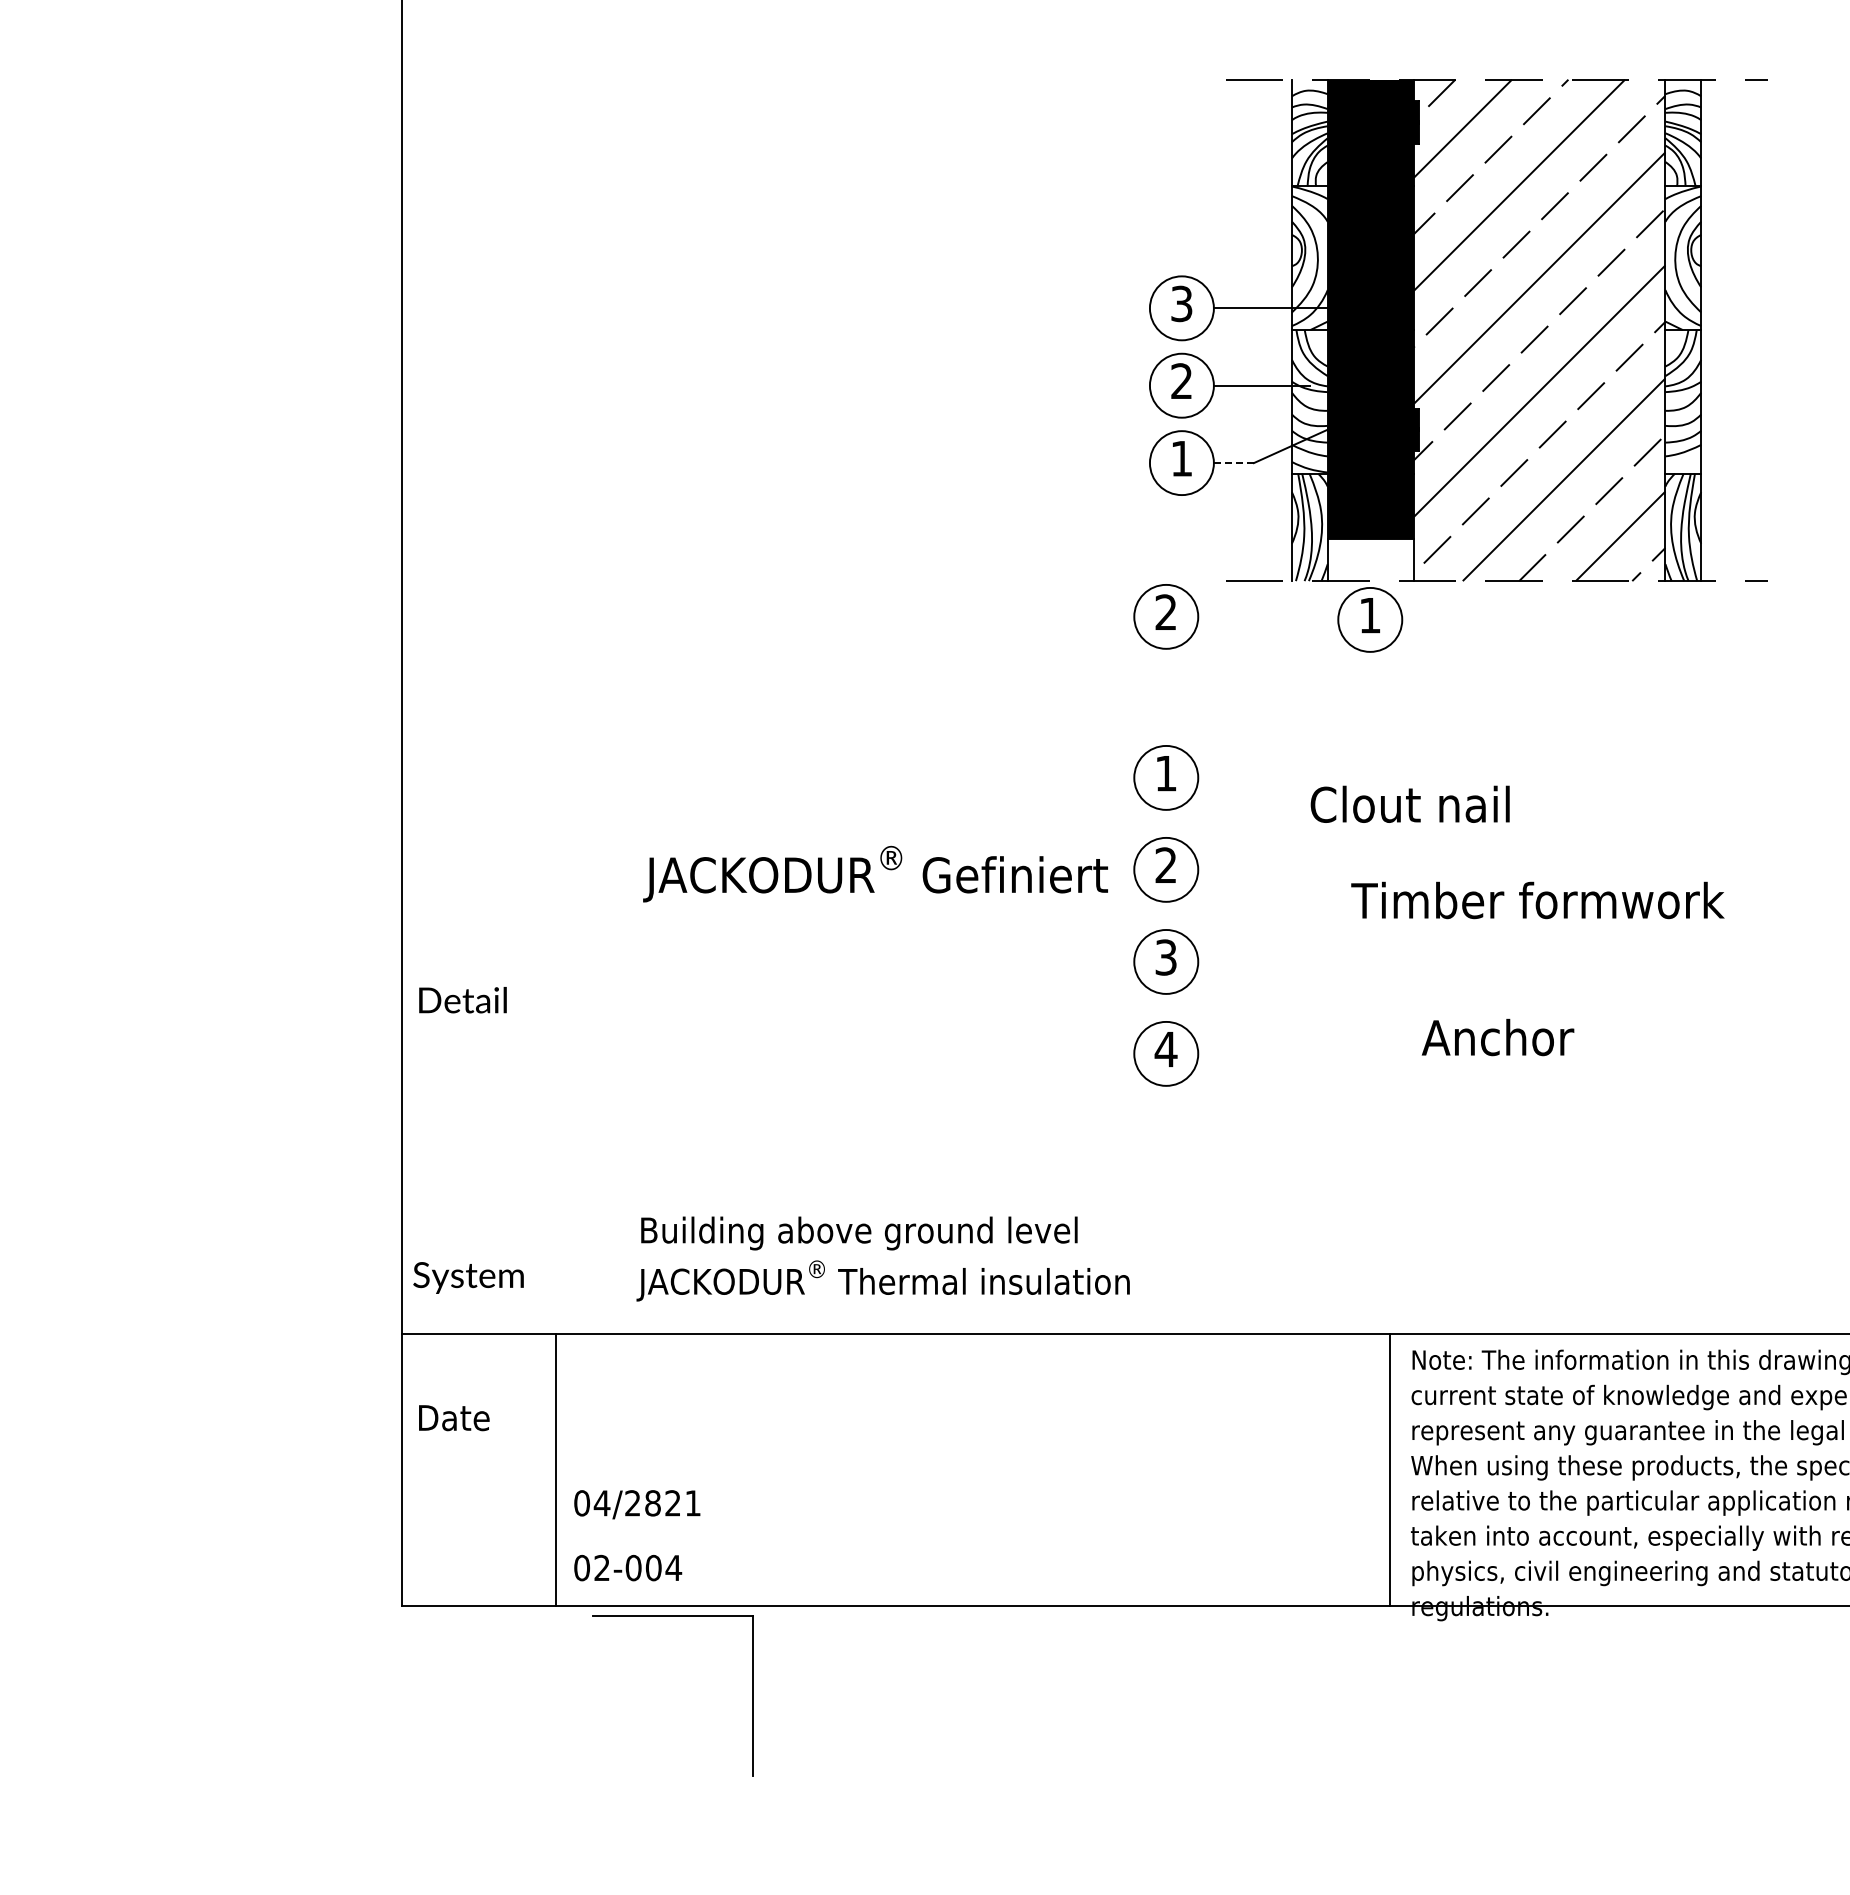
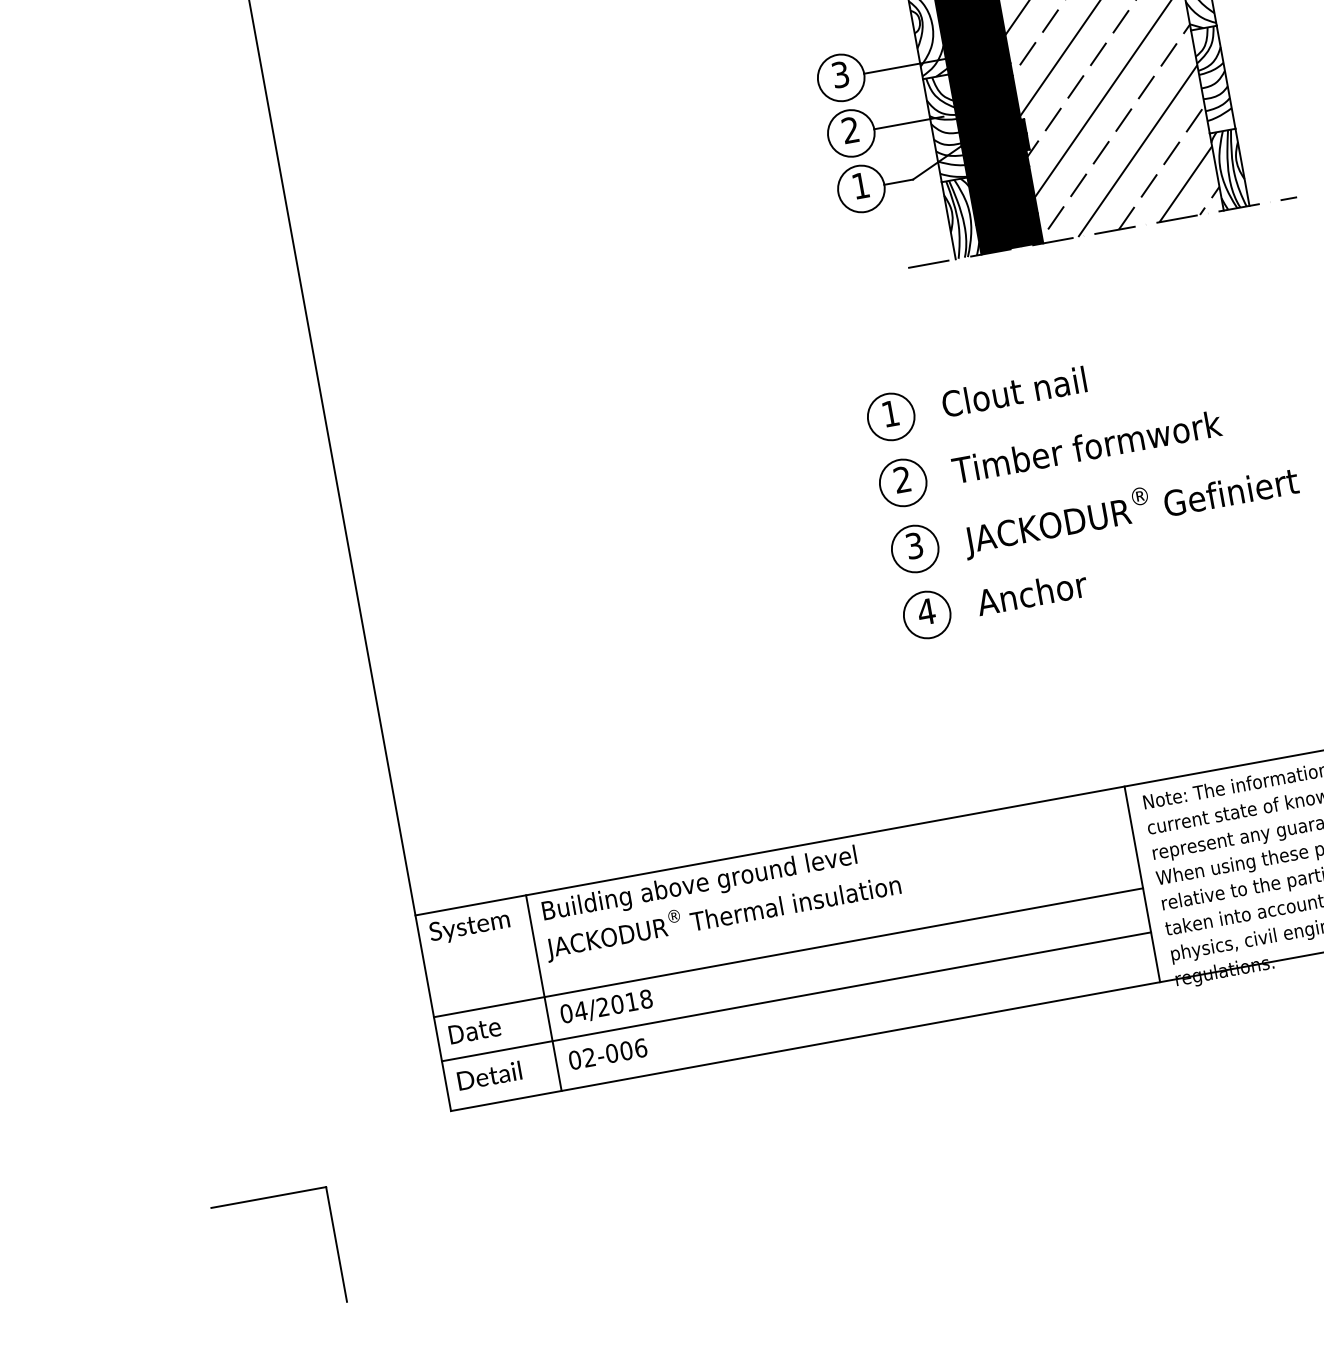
line: (1233, 463) -> (898, 182), dashed -> solid
fill: (1370, 560) -> (1009, 234), added
part: (1166, 616) -> (870, 301), removed
part: (1370, 619) -> (1017, 276), removed
text: (1409, 803) -> (1013, 391), moved
text: (875, 873) -> (1130, 509), moved
text: (1537, 900) -> (1086, 447), moved
text: (462, 1000) -> (489, 1076), moved
text: (1497, 1037) -> (1031, 593), moved
text: (882, 1258) -> (719, 900), moved
text: (468, 1277) -> (469, 926), moved
text: (454, 1418) -> (475, 1031), moved
line: (896, 1475) -> (788, 952), added
text: (673, 1503) -> (632, 1001), 04/2821 -> 04/2018
line: (896, 1536) -> (796, 996), added
text: (673, 1567) -> (640, 1047), 02-004 -> 02-006
part: (672, 1616) -> (268, 1197), moved

